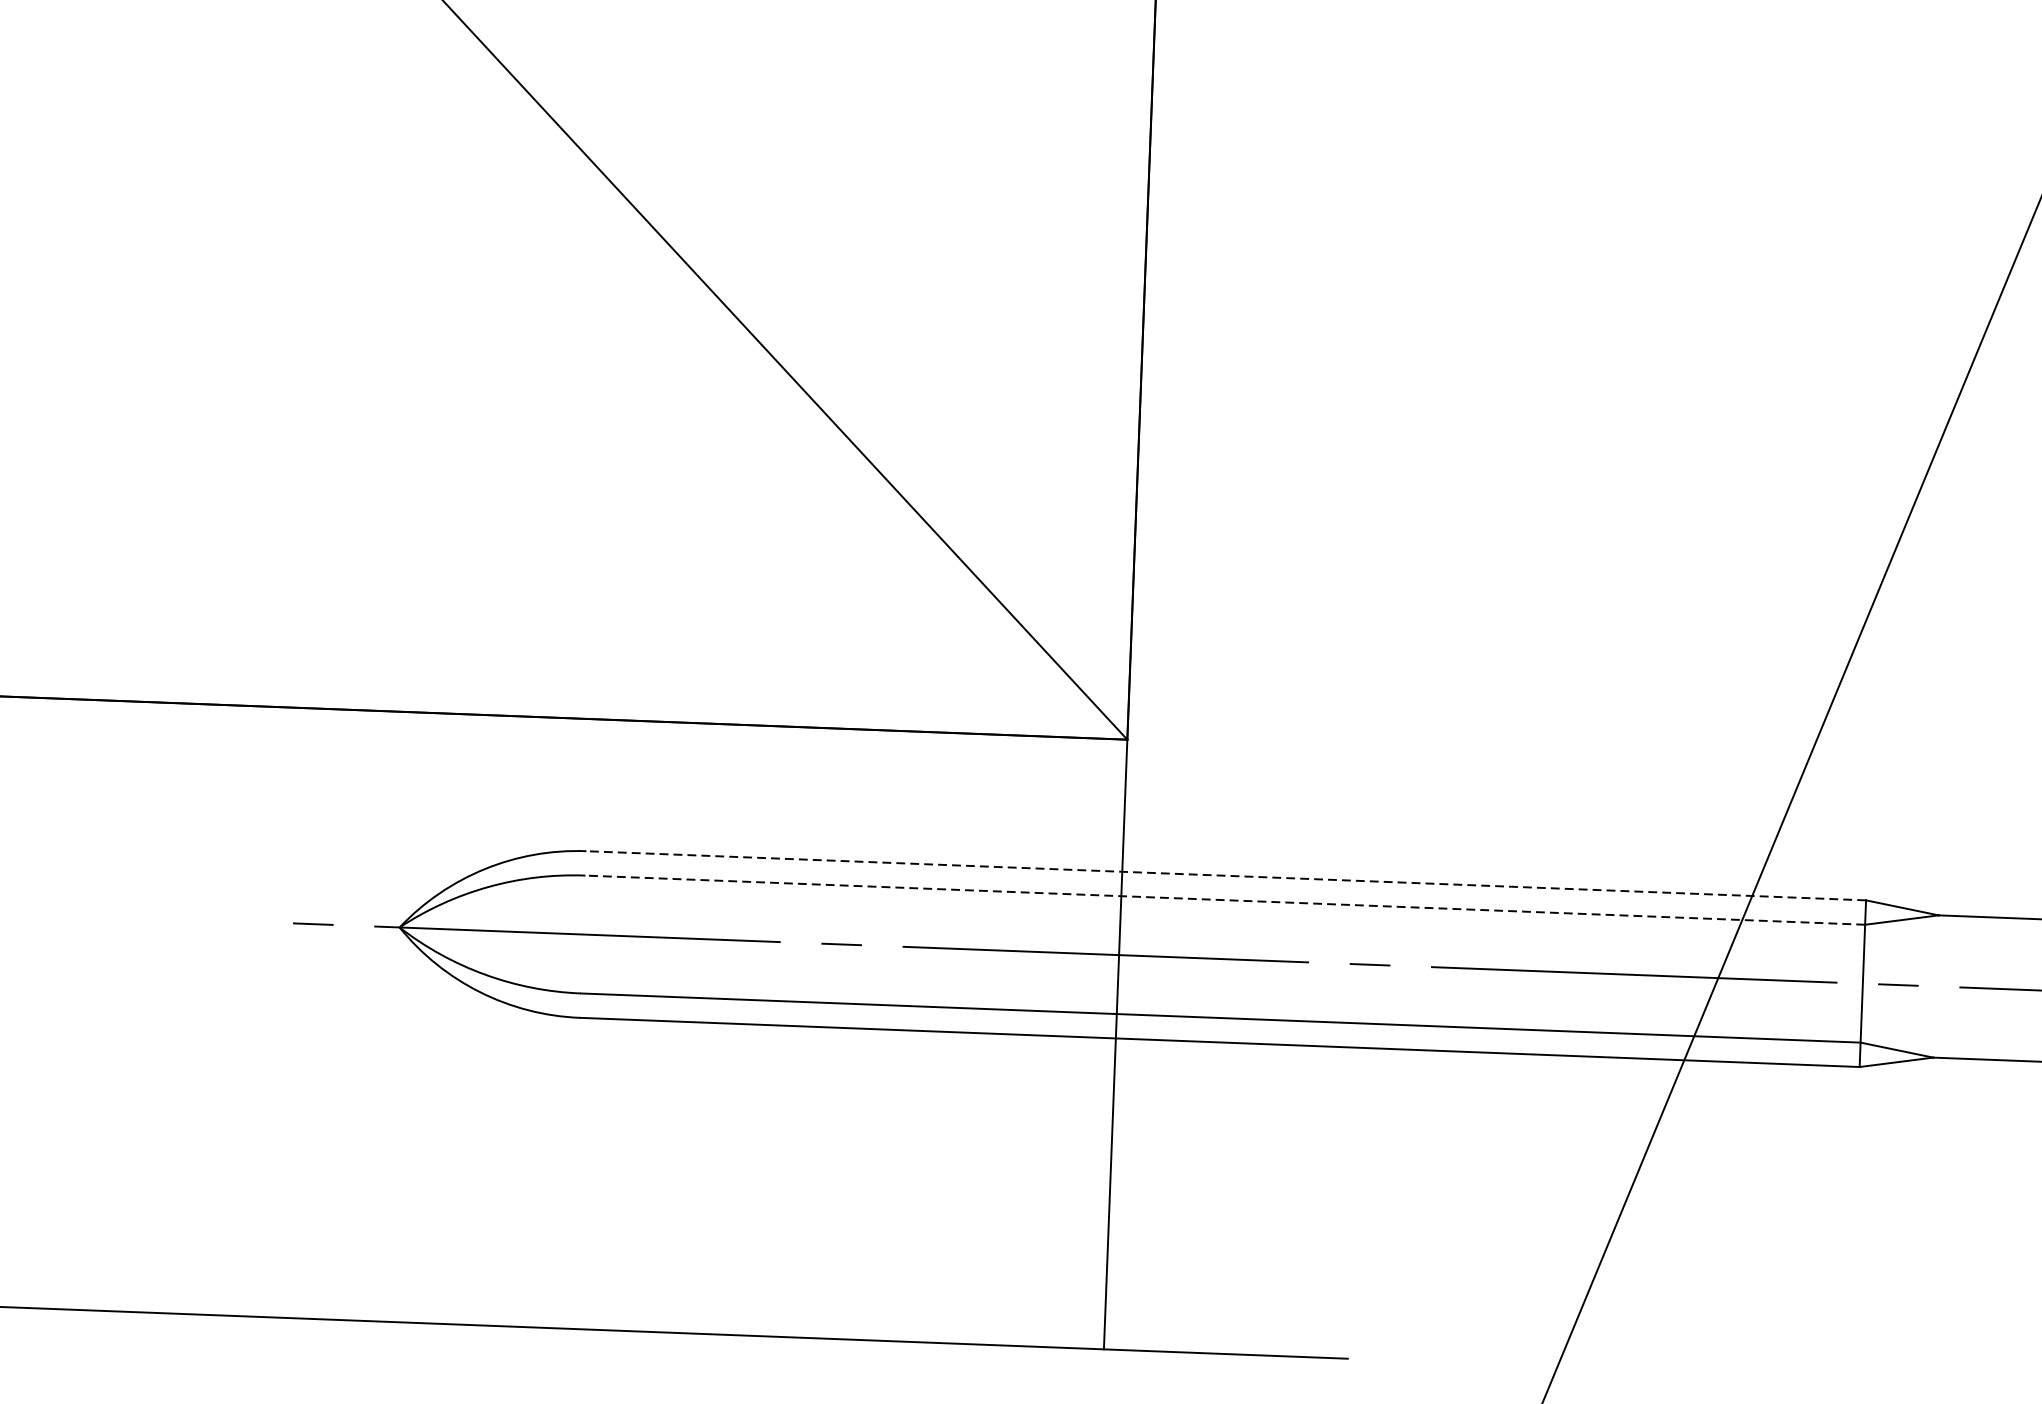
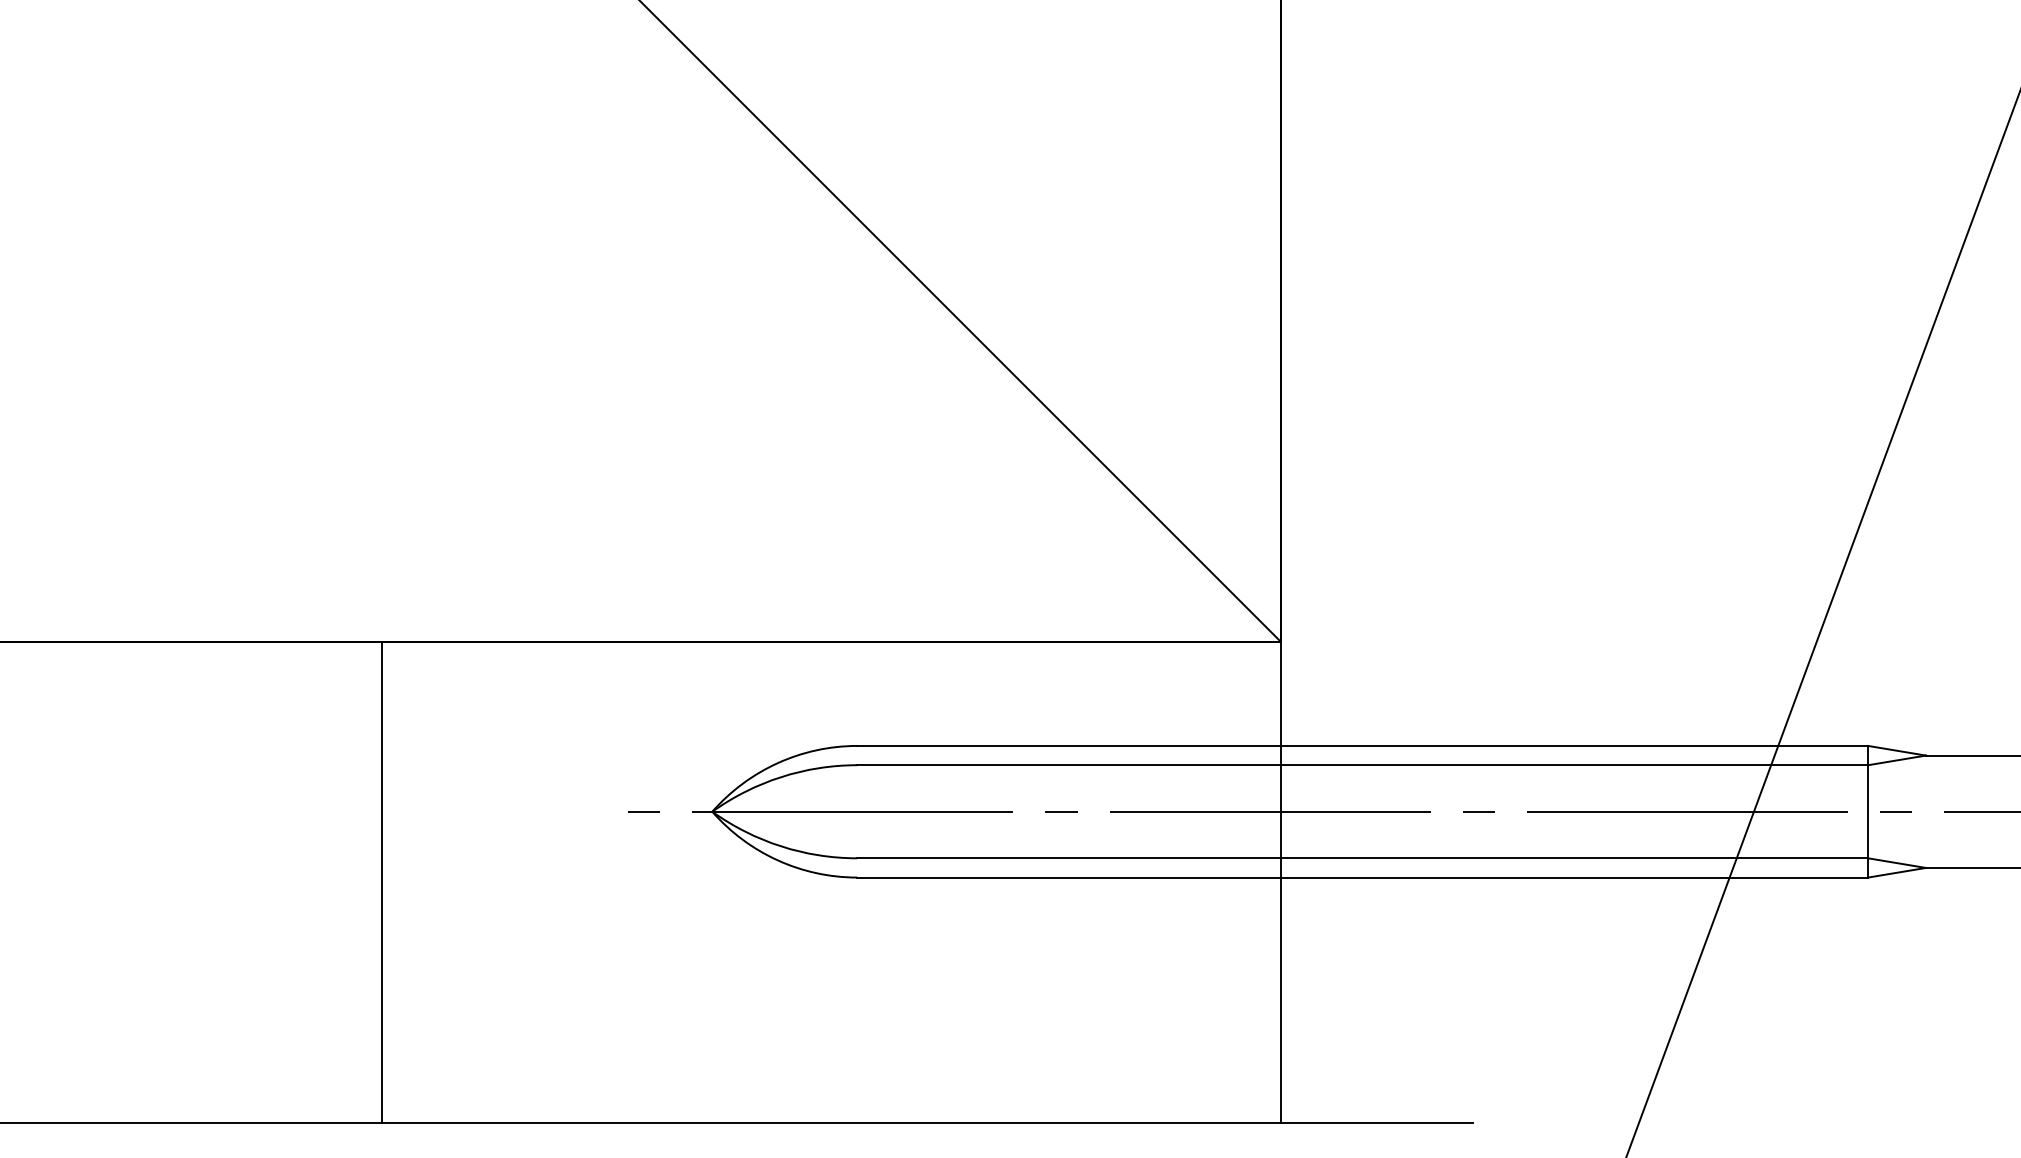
line: (1225, 875) -> (1362, 745), dashed -> solid
line: (1224, 900) -> (1362, 765), dashed -> solid

